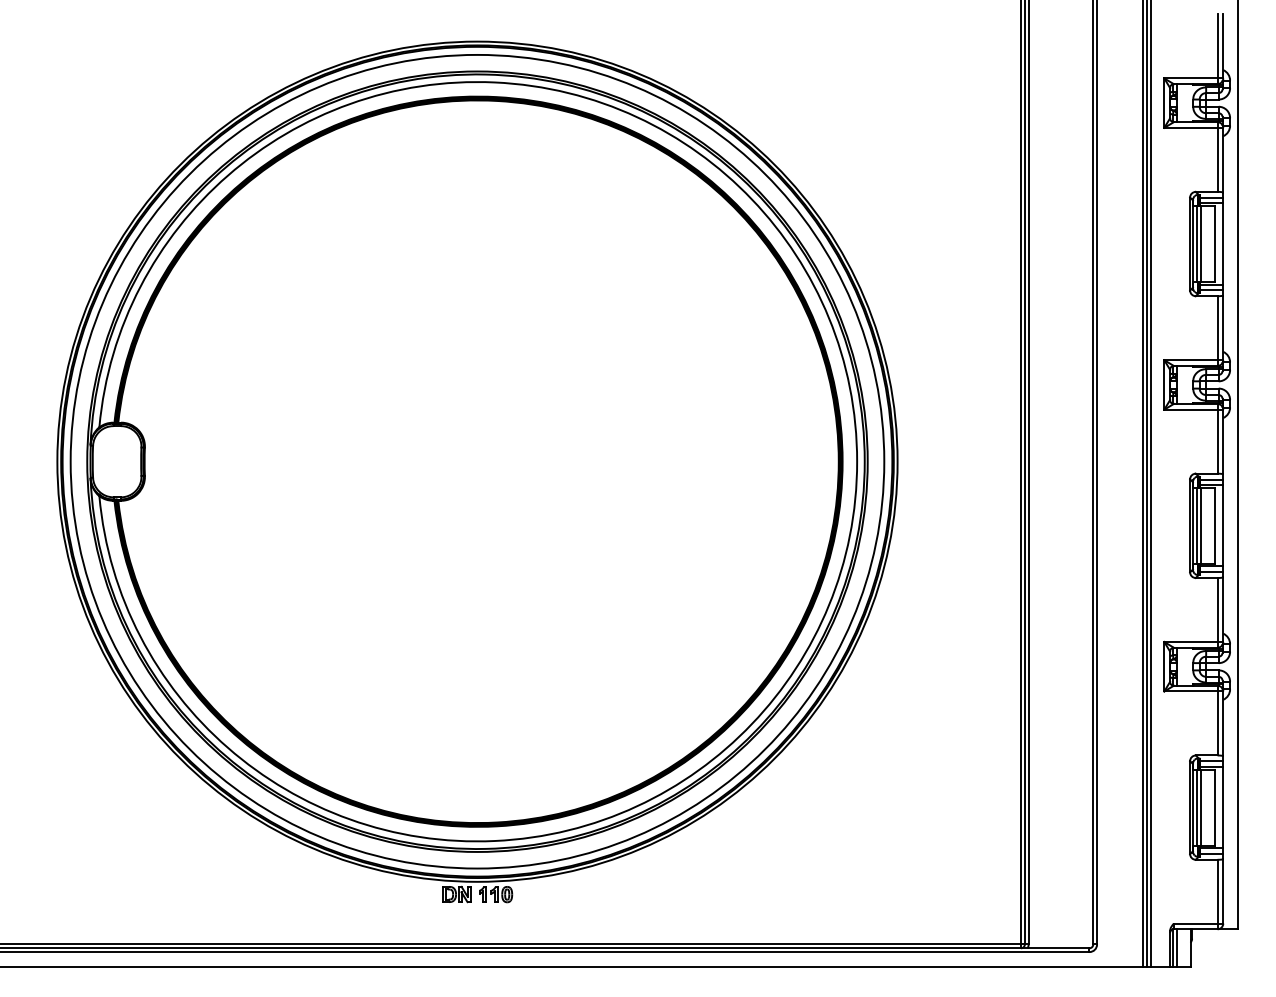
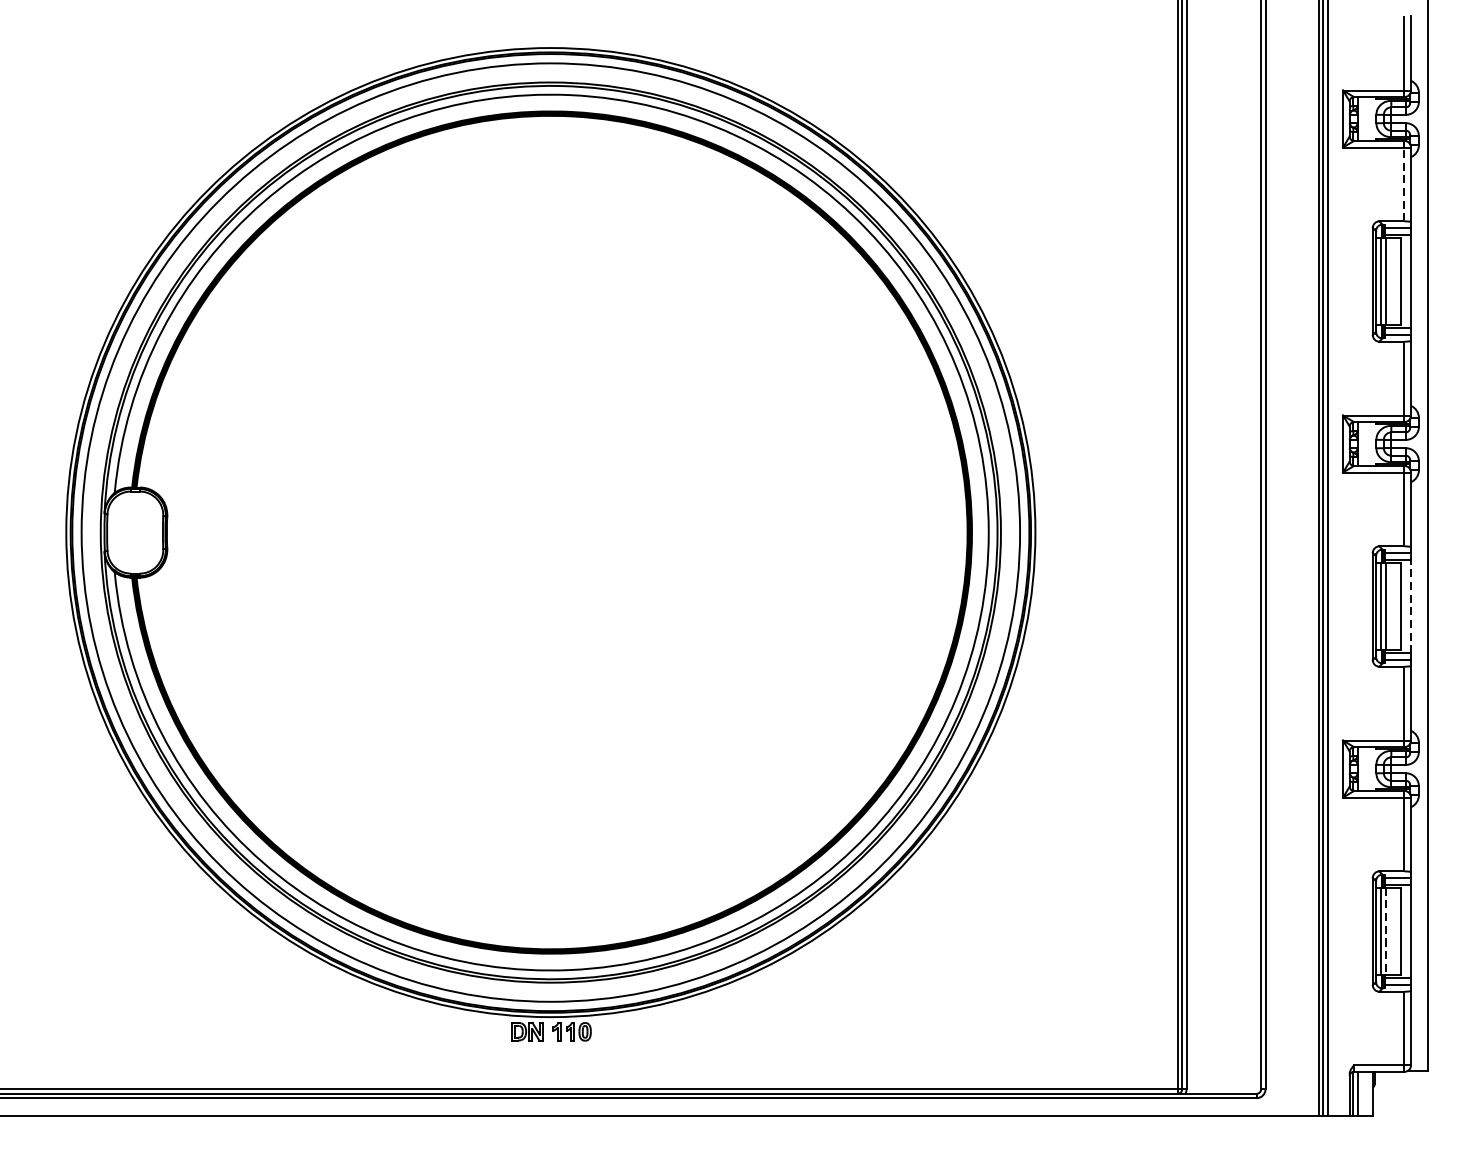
line: (1217, 159) -> (1404, 183), solid -> dashed
line: (1223, 525) -> (1411, 606), solid -> dashed
line: (1201, 808) -> (1385, 932), solid -> dashed

